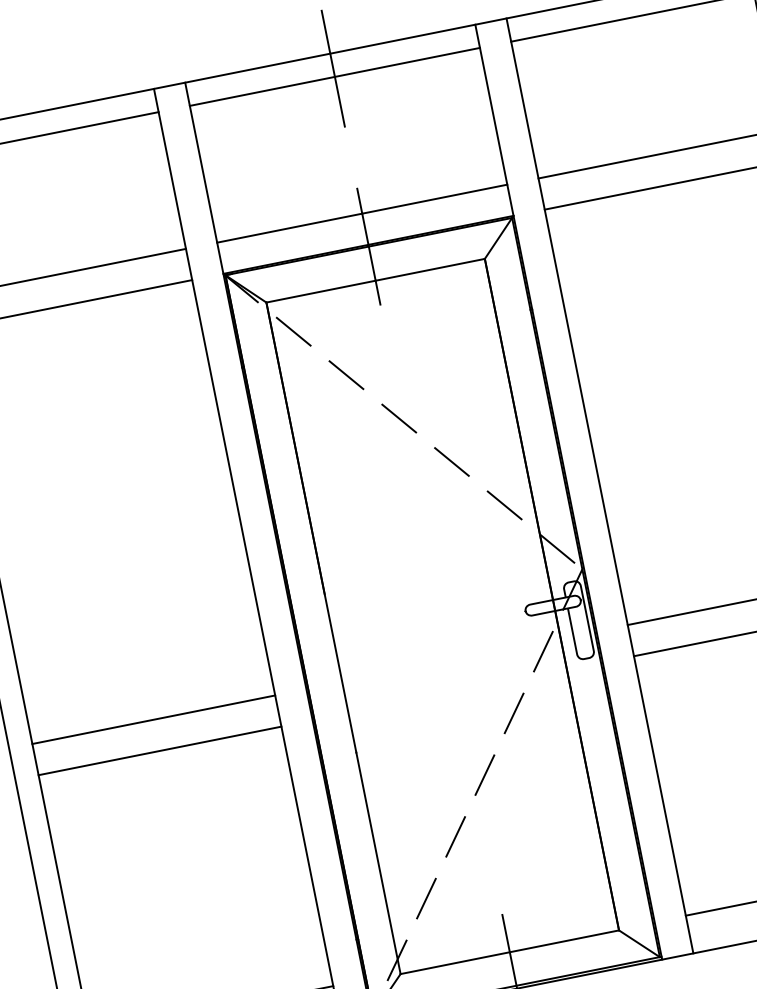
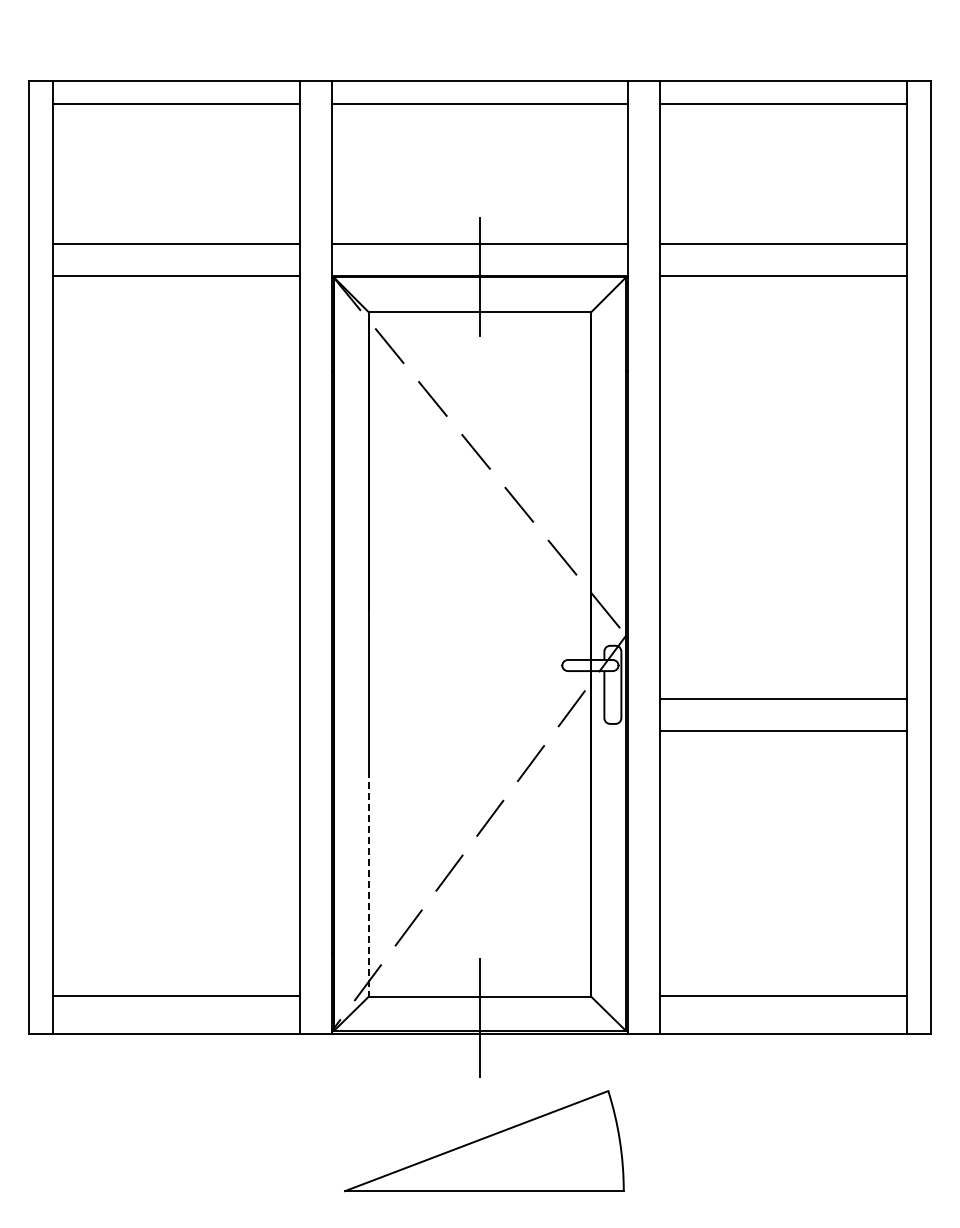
line: (333, 68) -> (480, 95), removed
line: (153, 720) -> (176, 699), removed
line: (160, 750) -> (176, 730), removed
line: (378, 862) -> (368, 883), solid -> dashed

